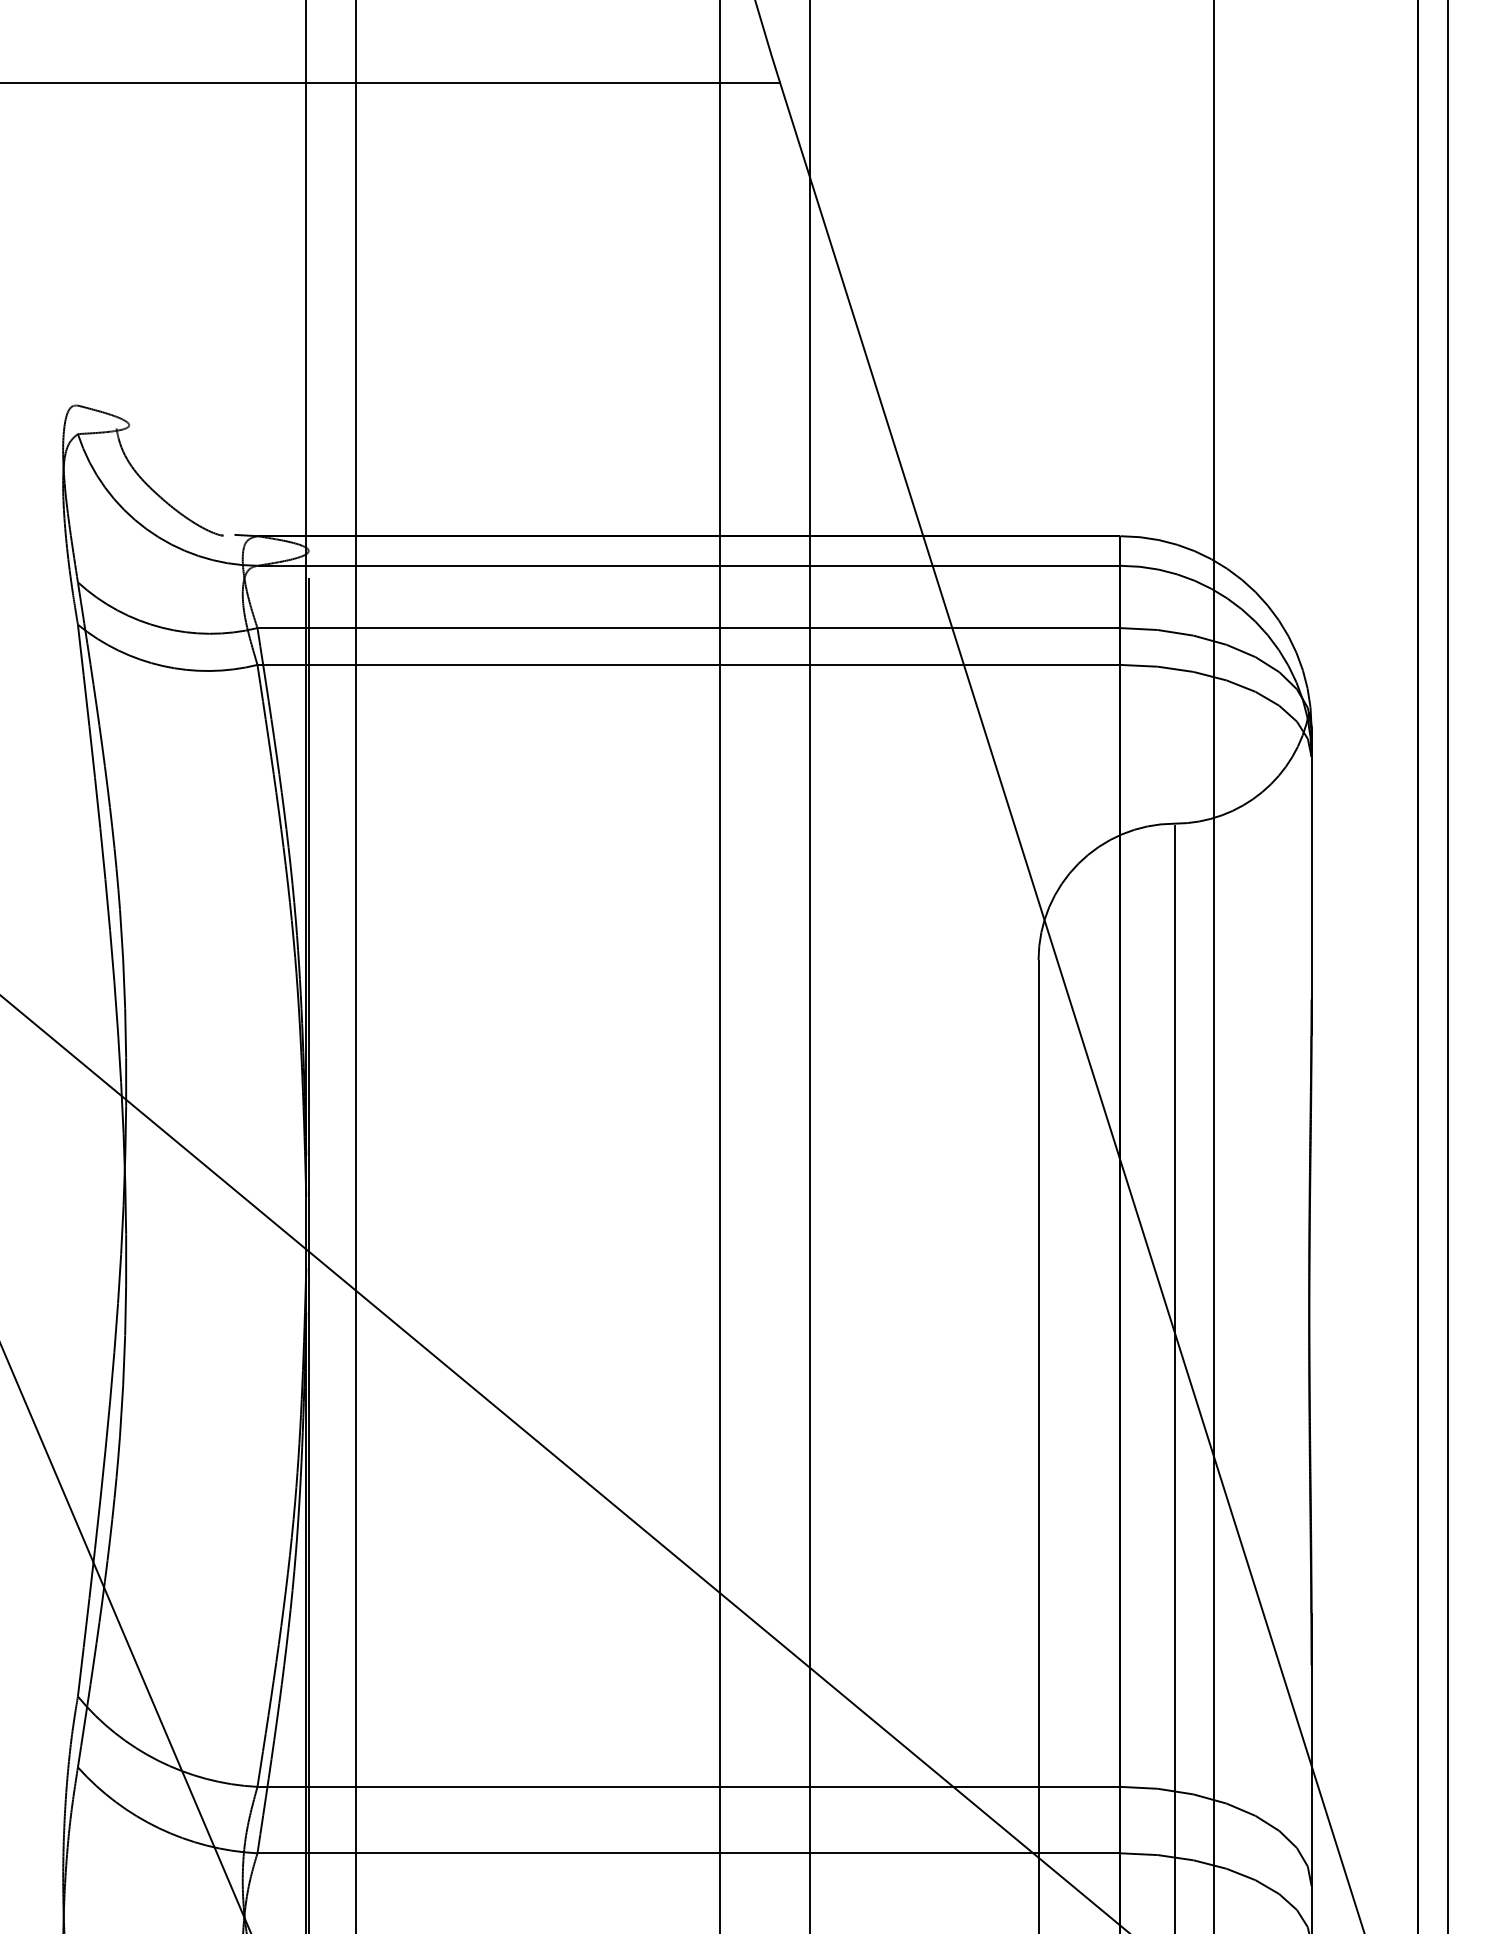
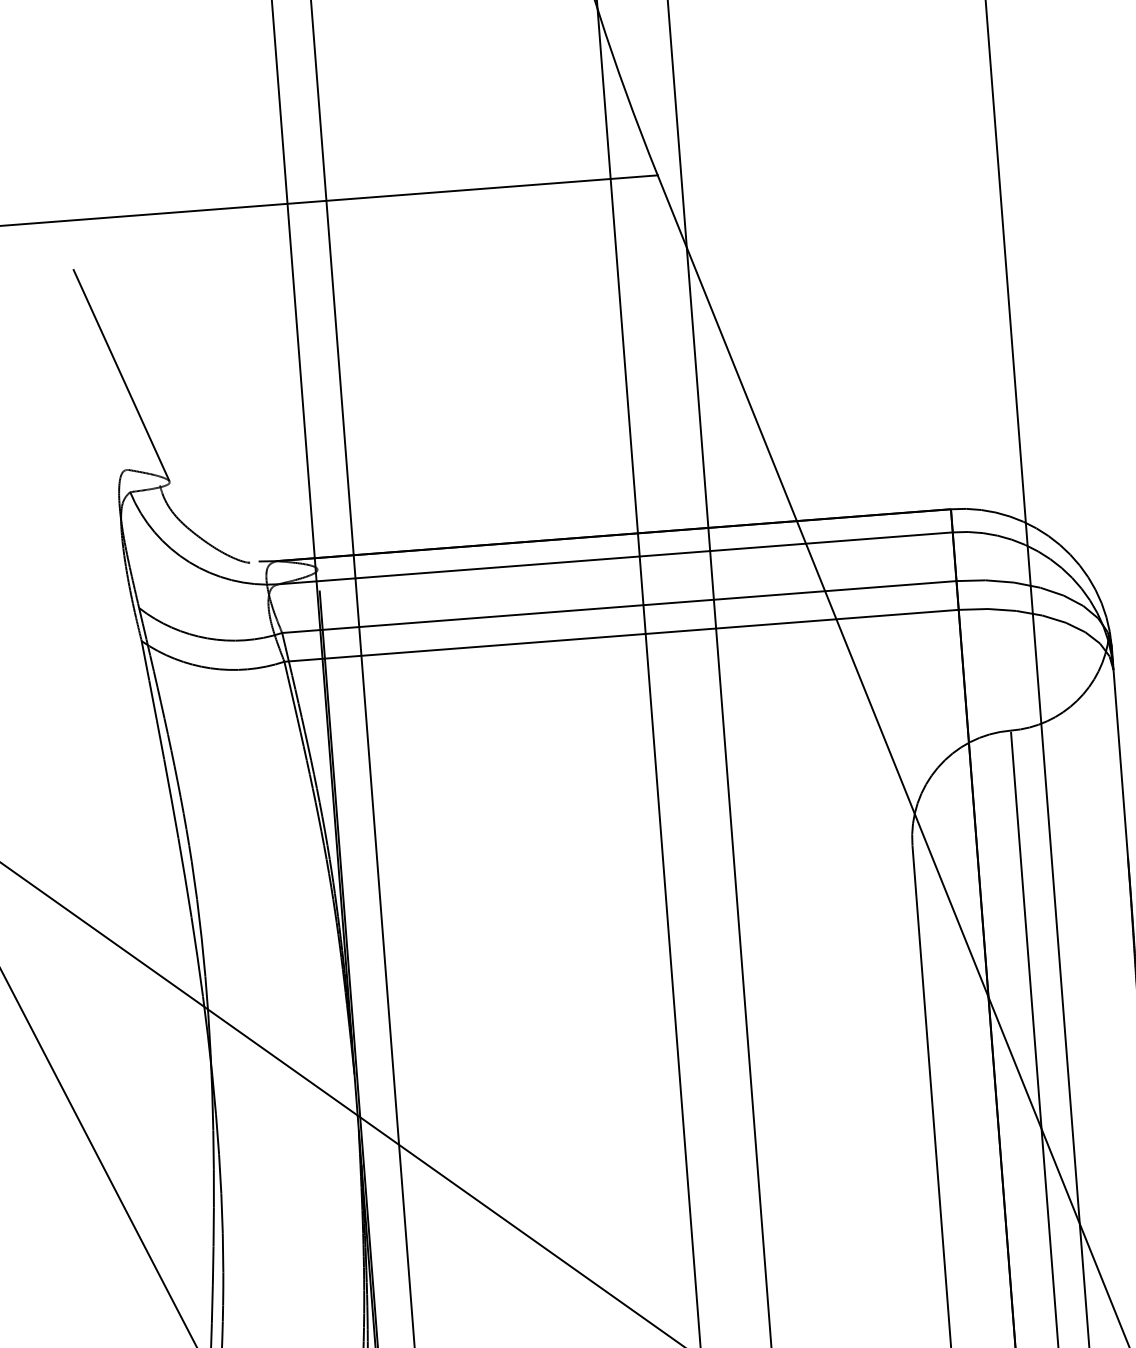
line: (77, 283) -> (120, 374), added

